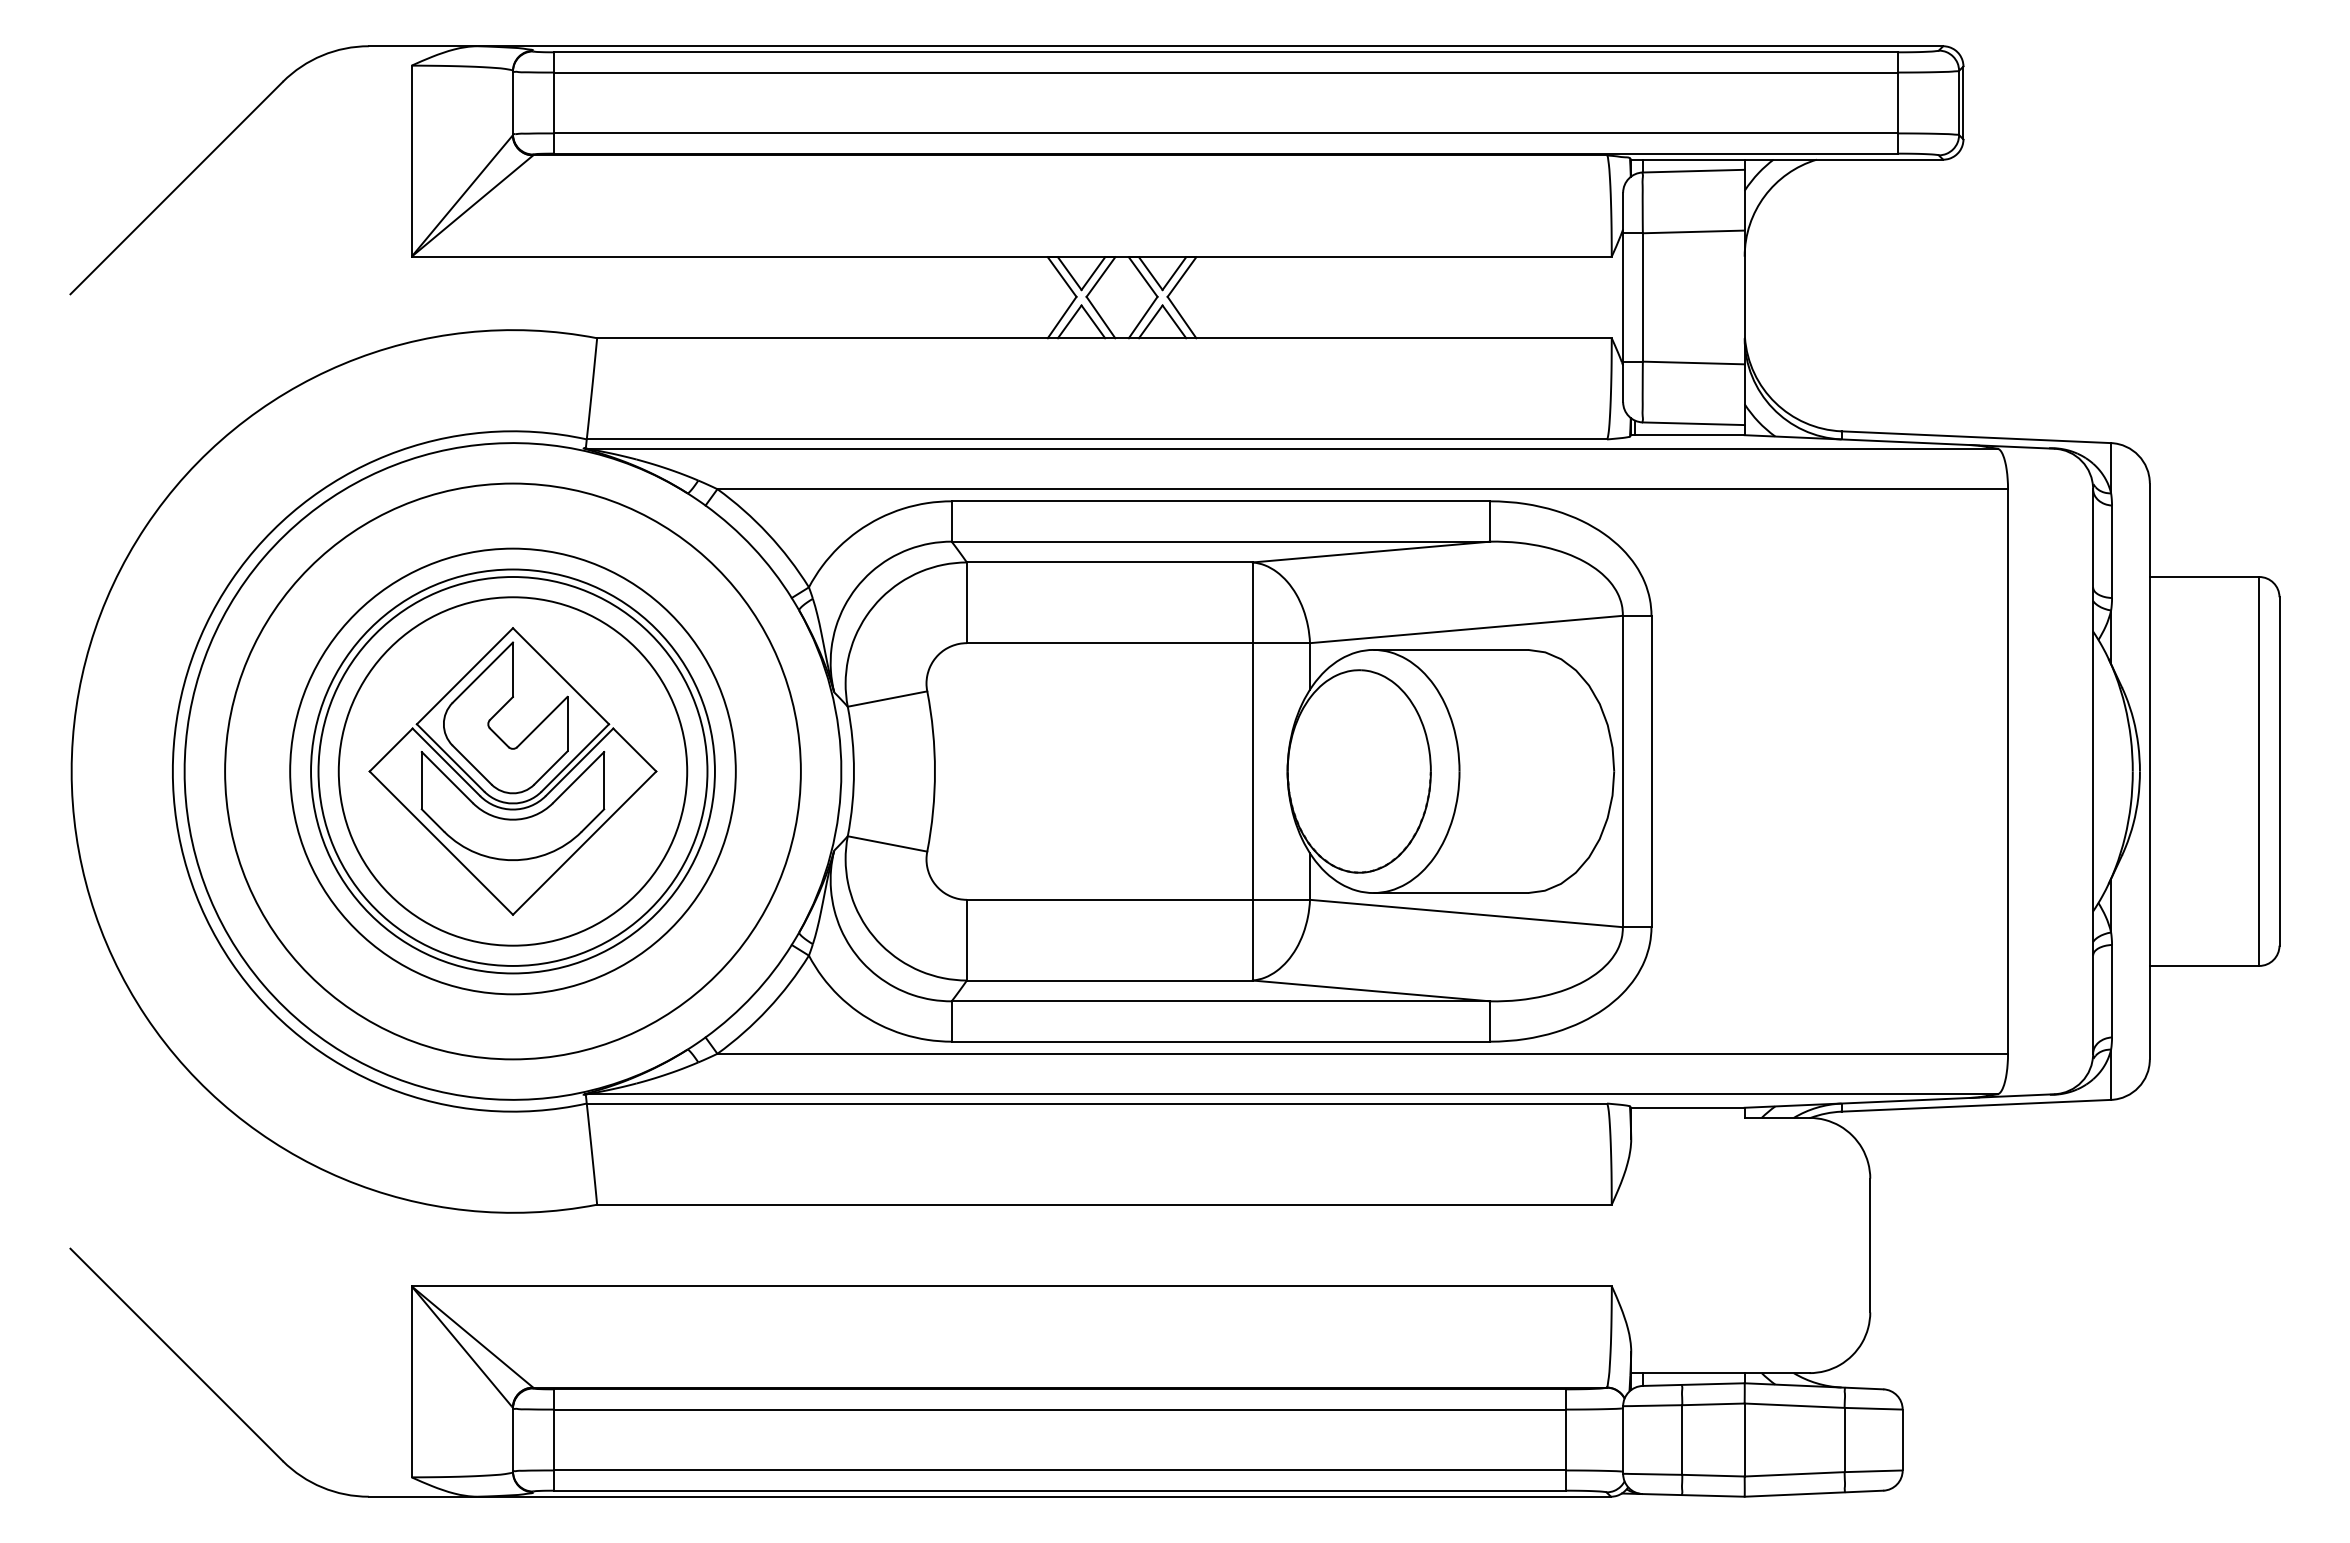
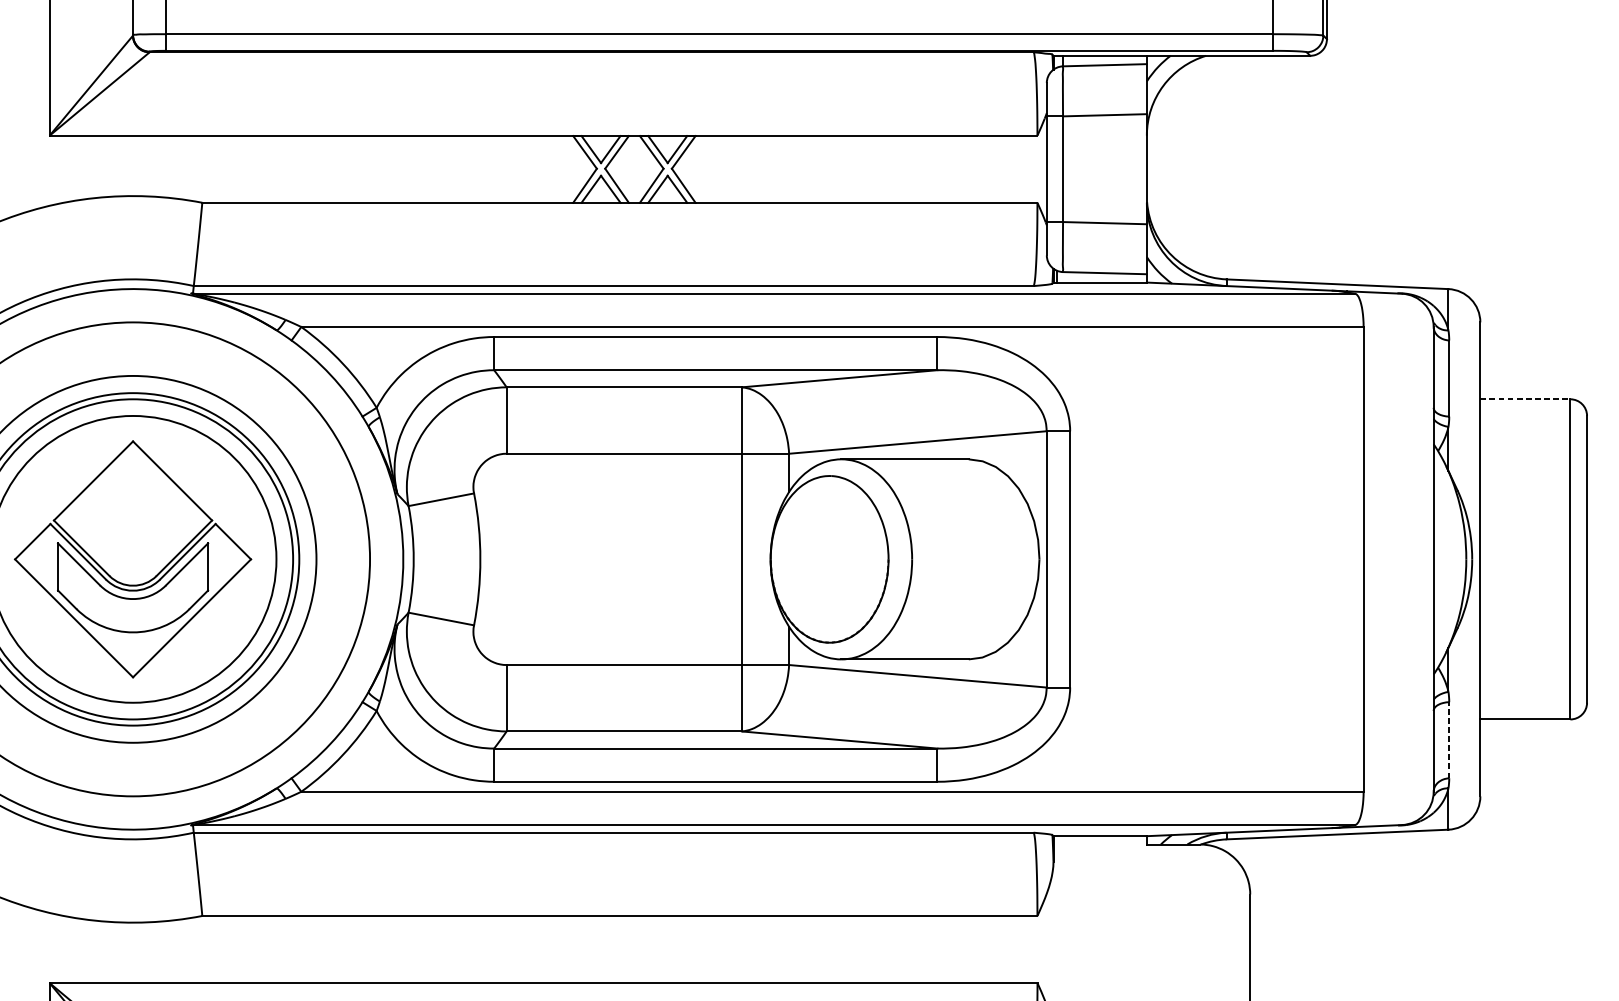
line: (2204, 577) -> (1525, 399), solid -> dashed
part: (499, 711) -> (121, 510), removed
line: (2112, 990) -> (1449, 739), solid -> dashed

